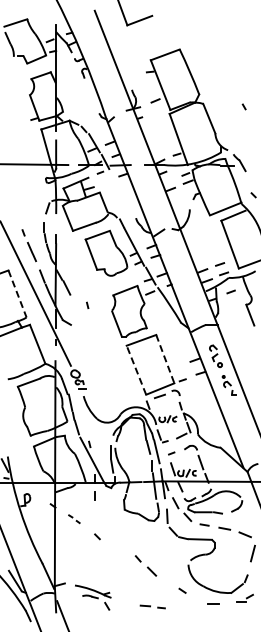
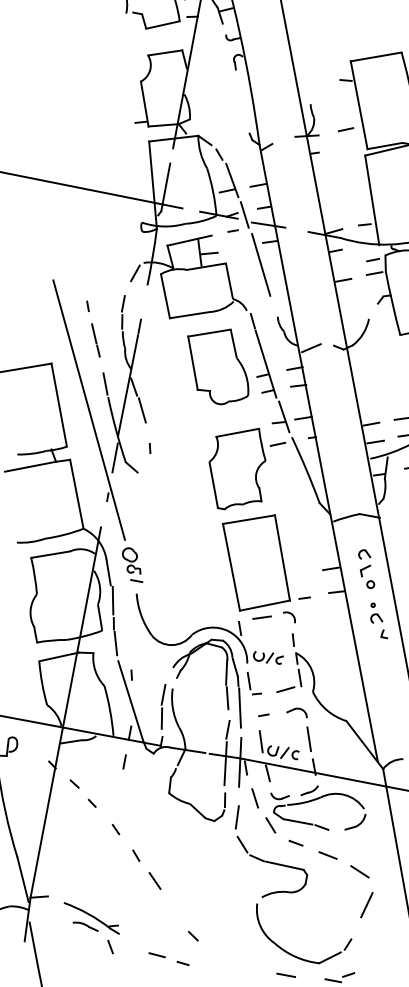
line: (120, 189) -> (260, 264), added
line: (17, 294) -> (58, 405), dashed -> solid
line: (87, 304) -> (150, 446), moved
line: (165, 359) -> (282, 558), dashed -> solid
line: (136, 369) -> (231, 566), dashed -> solid
part: (74, 518) -> (83, 792), size x1.67
line: (147, 566) -> (149, 871), moved
line: (182, 590) -> (193, 935), moved
part: (152, 606) -> (168, 958), moved

